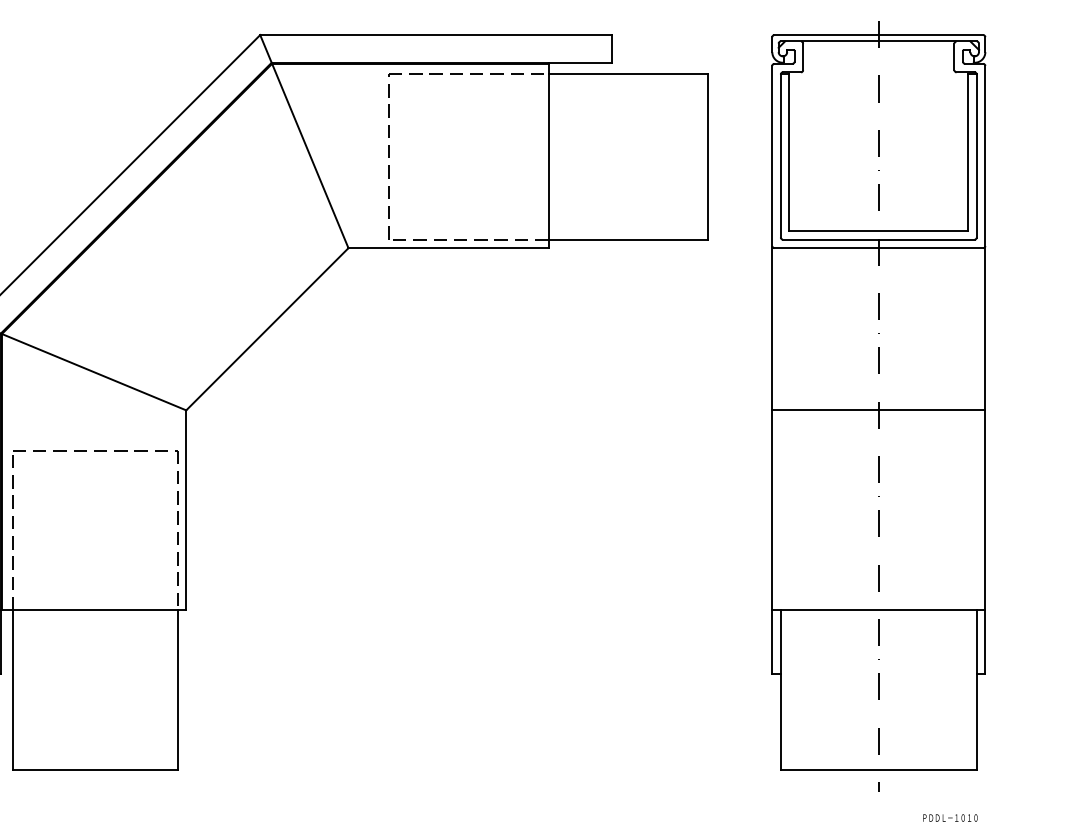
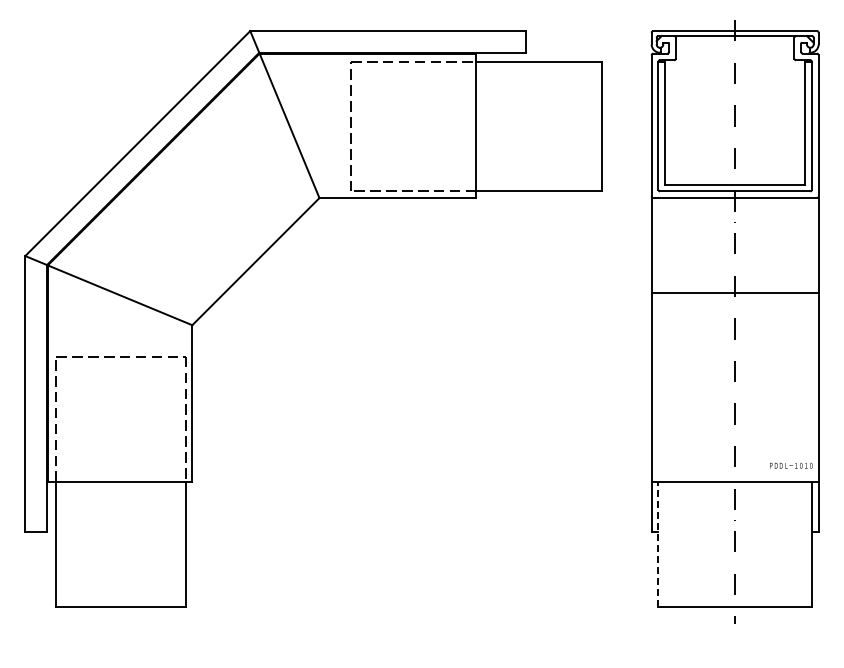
line: (877, 410) -> (734, 293), moved
line: (781, 690) -> (658, 544), solid -> dashed
text: (950, 817) -> (791, 465), moved

